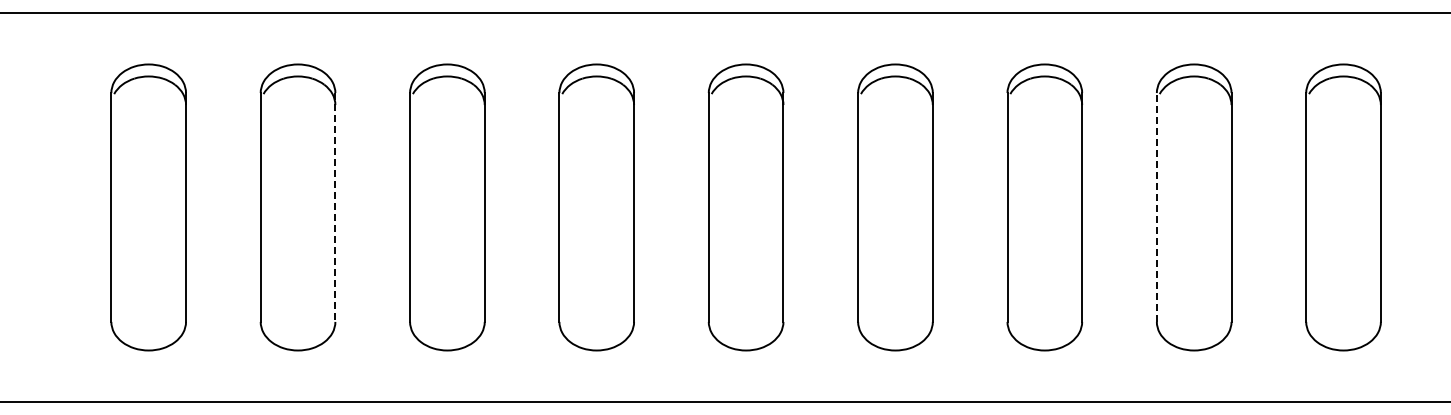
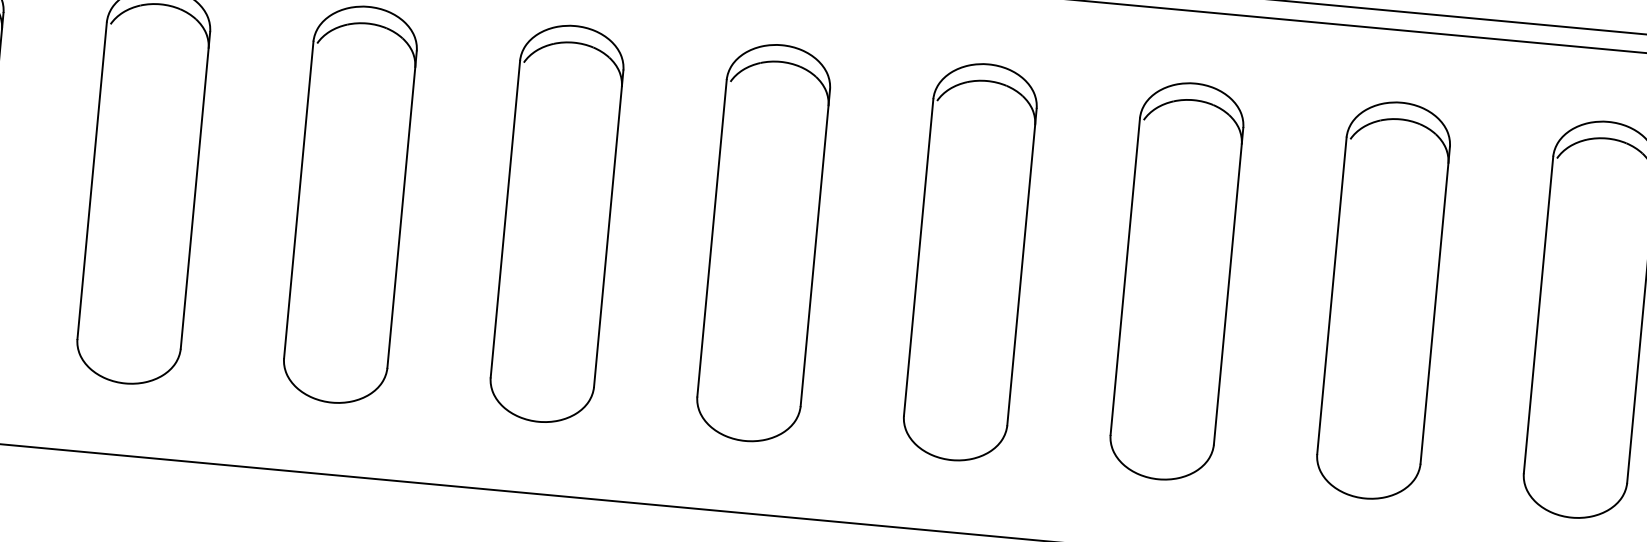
line: (335, 207) -> (195, 190), dashed -> solid
line: (1156, 207) -> (1331, 295), dashed -> solid

